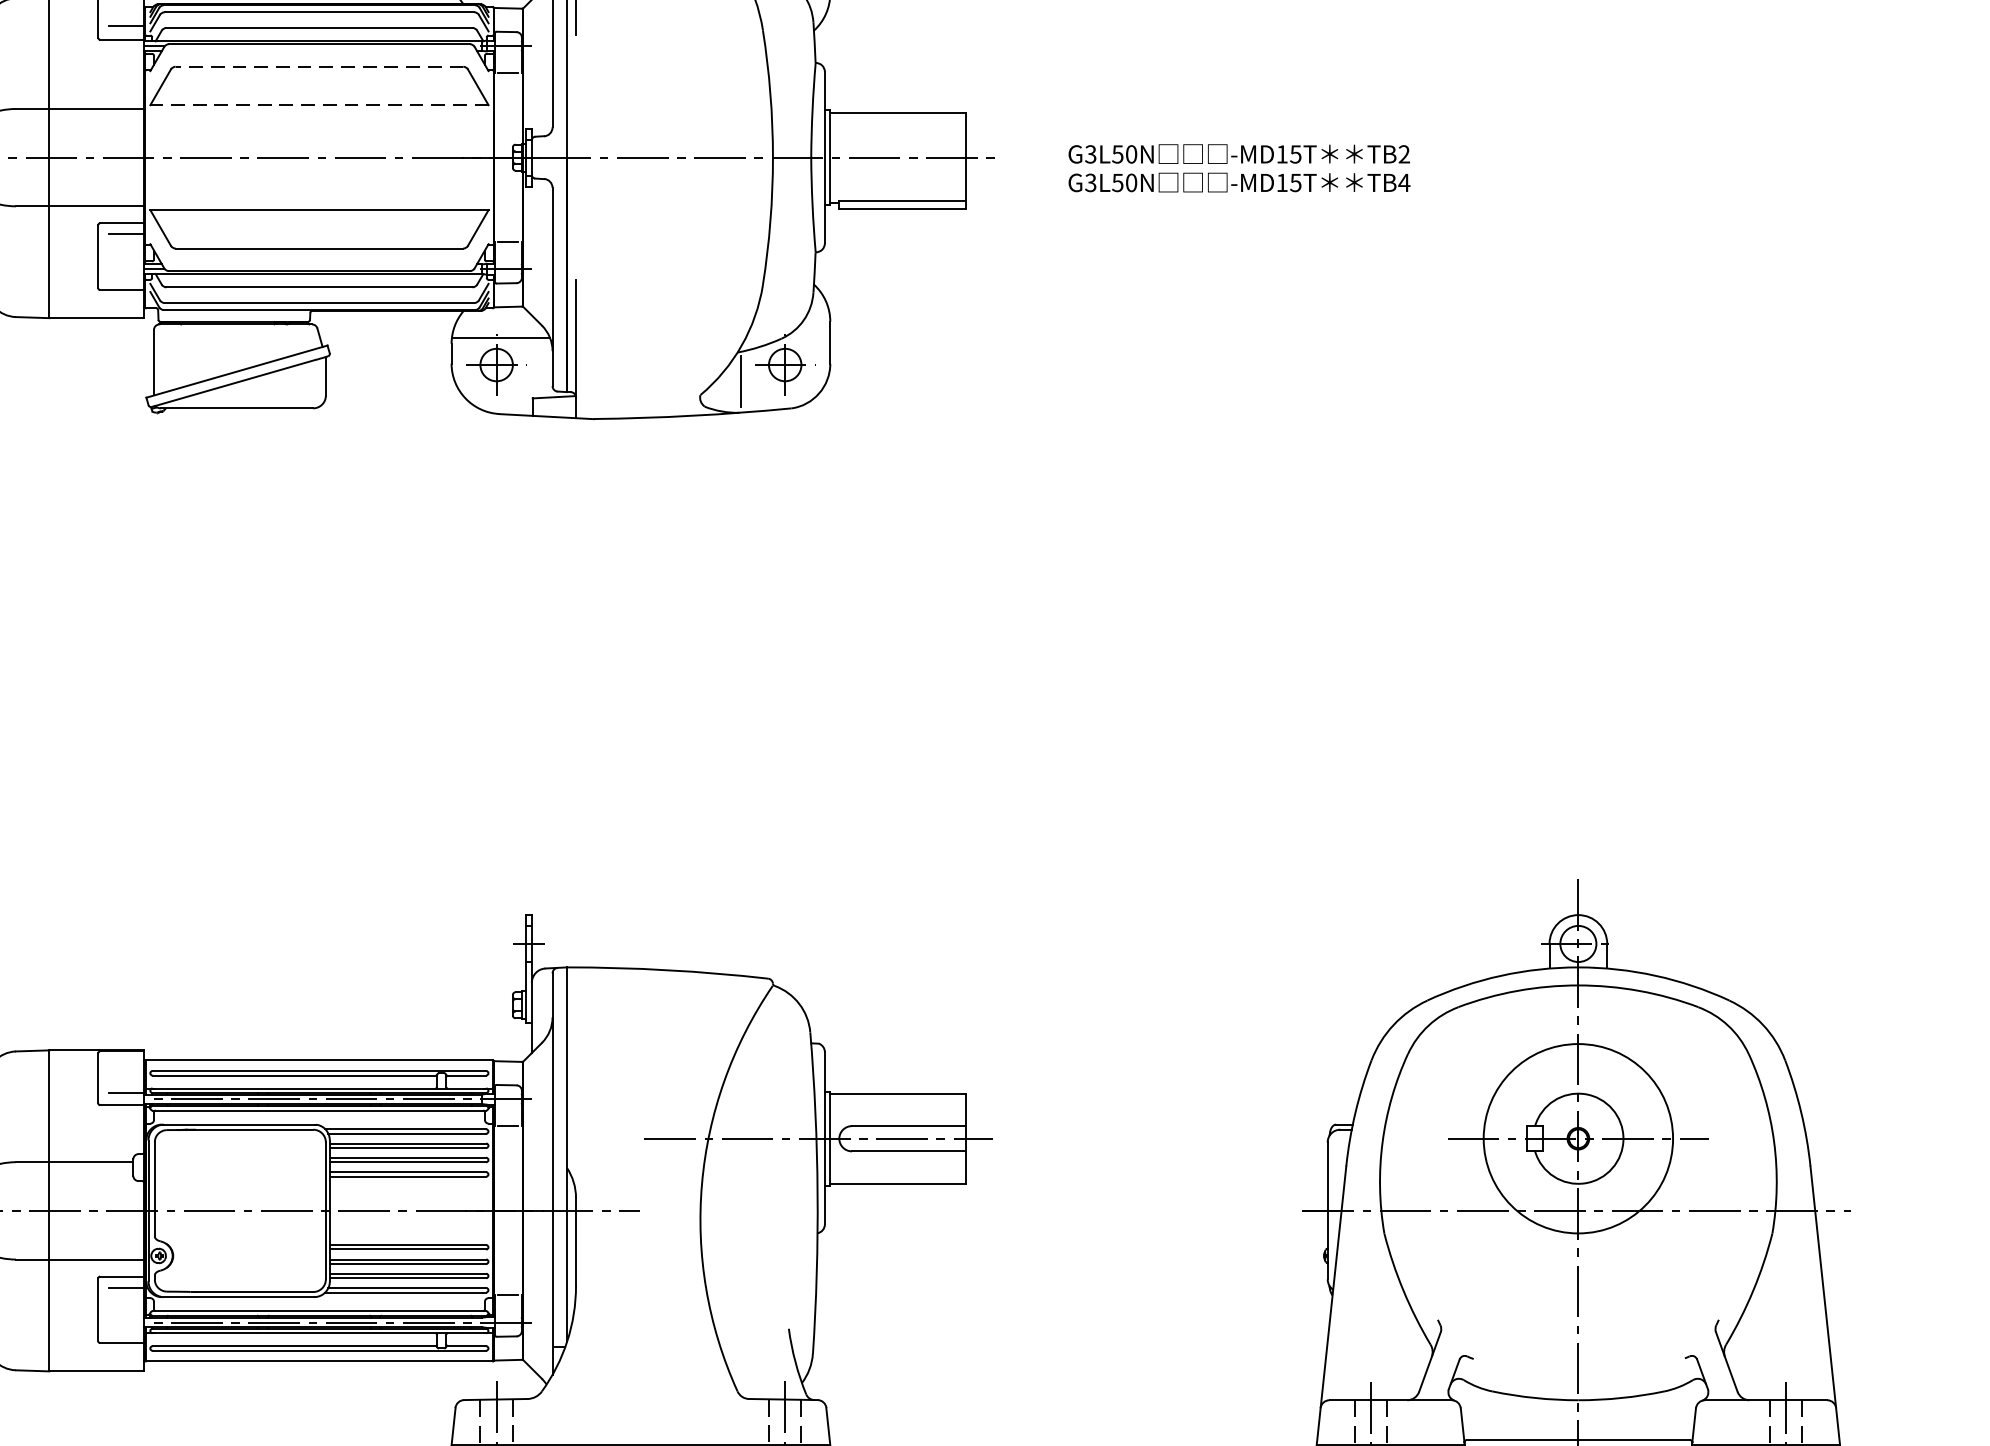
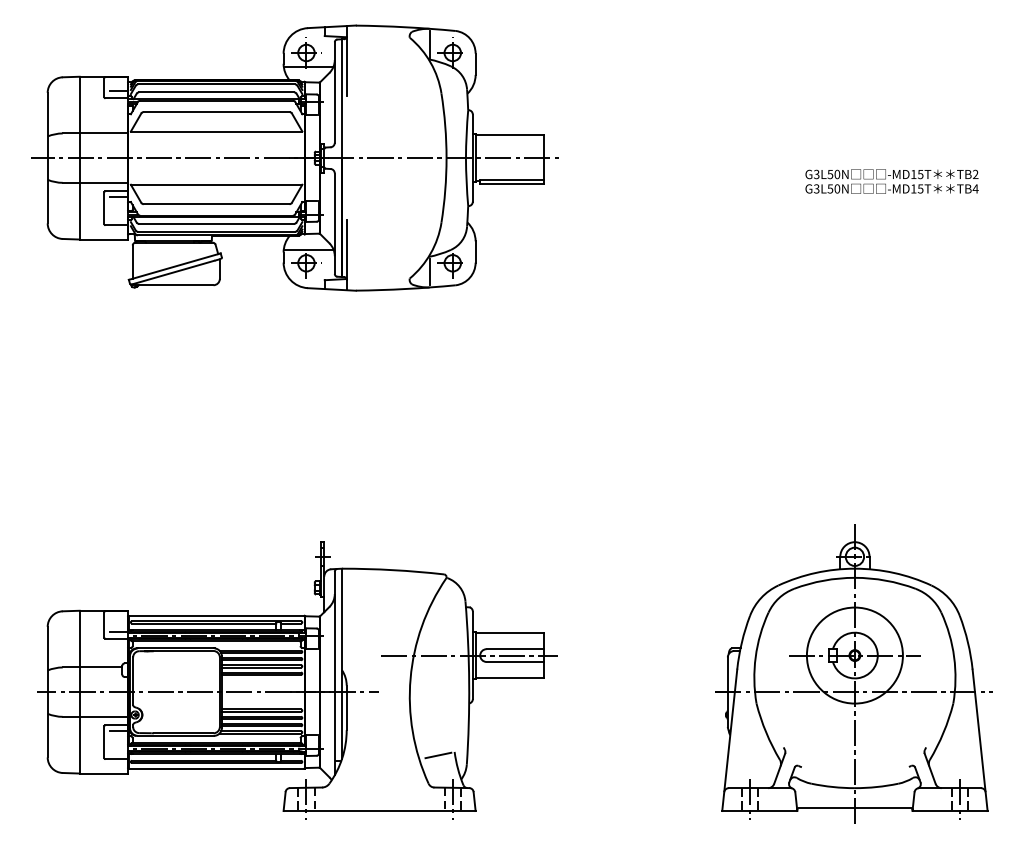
line: (319, 67) -> (216, 112), dashed -> solid
line: (319, 105) -> (216, 131), dashed -> solid
text: (1238, 168) -> (891, 181), moved
line: (757, 1335) -> (438, 755), added

